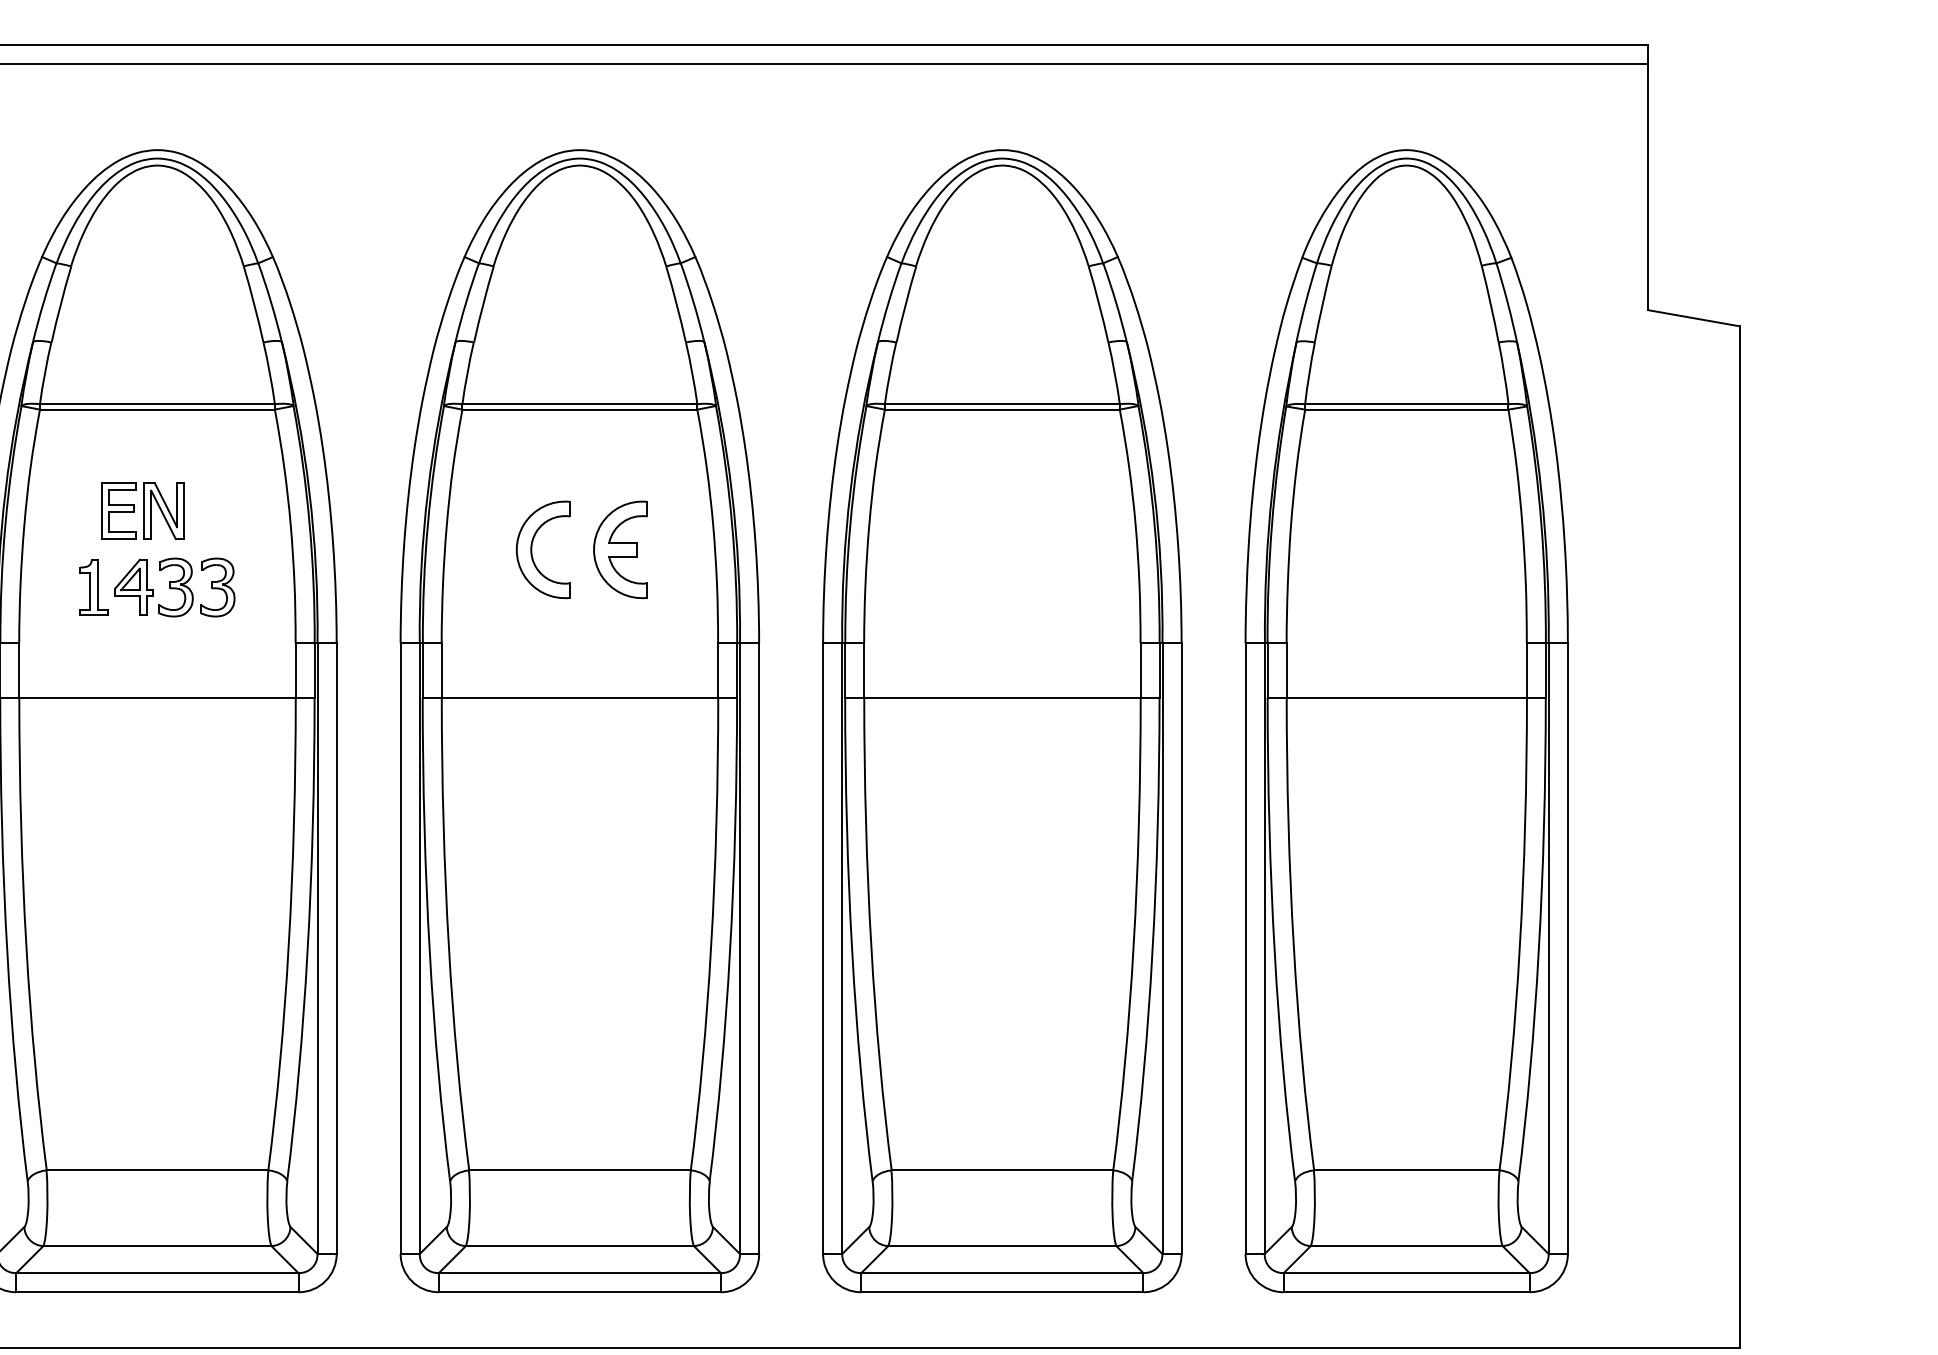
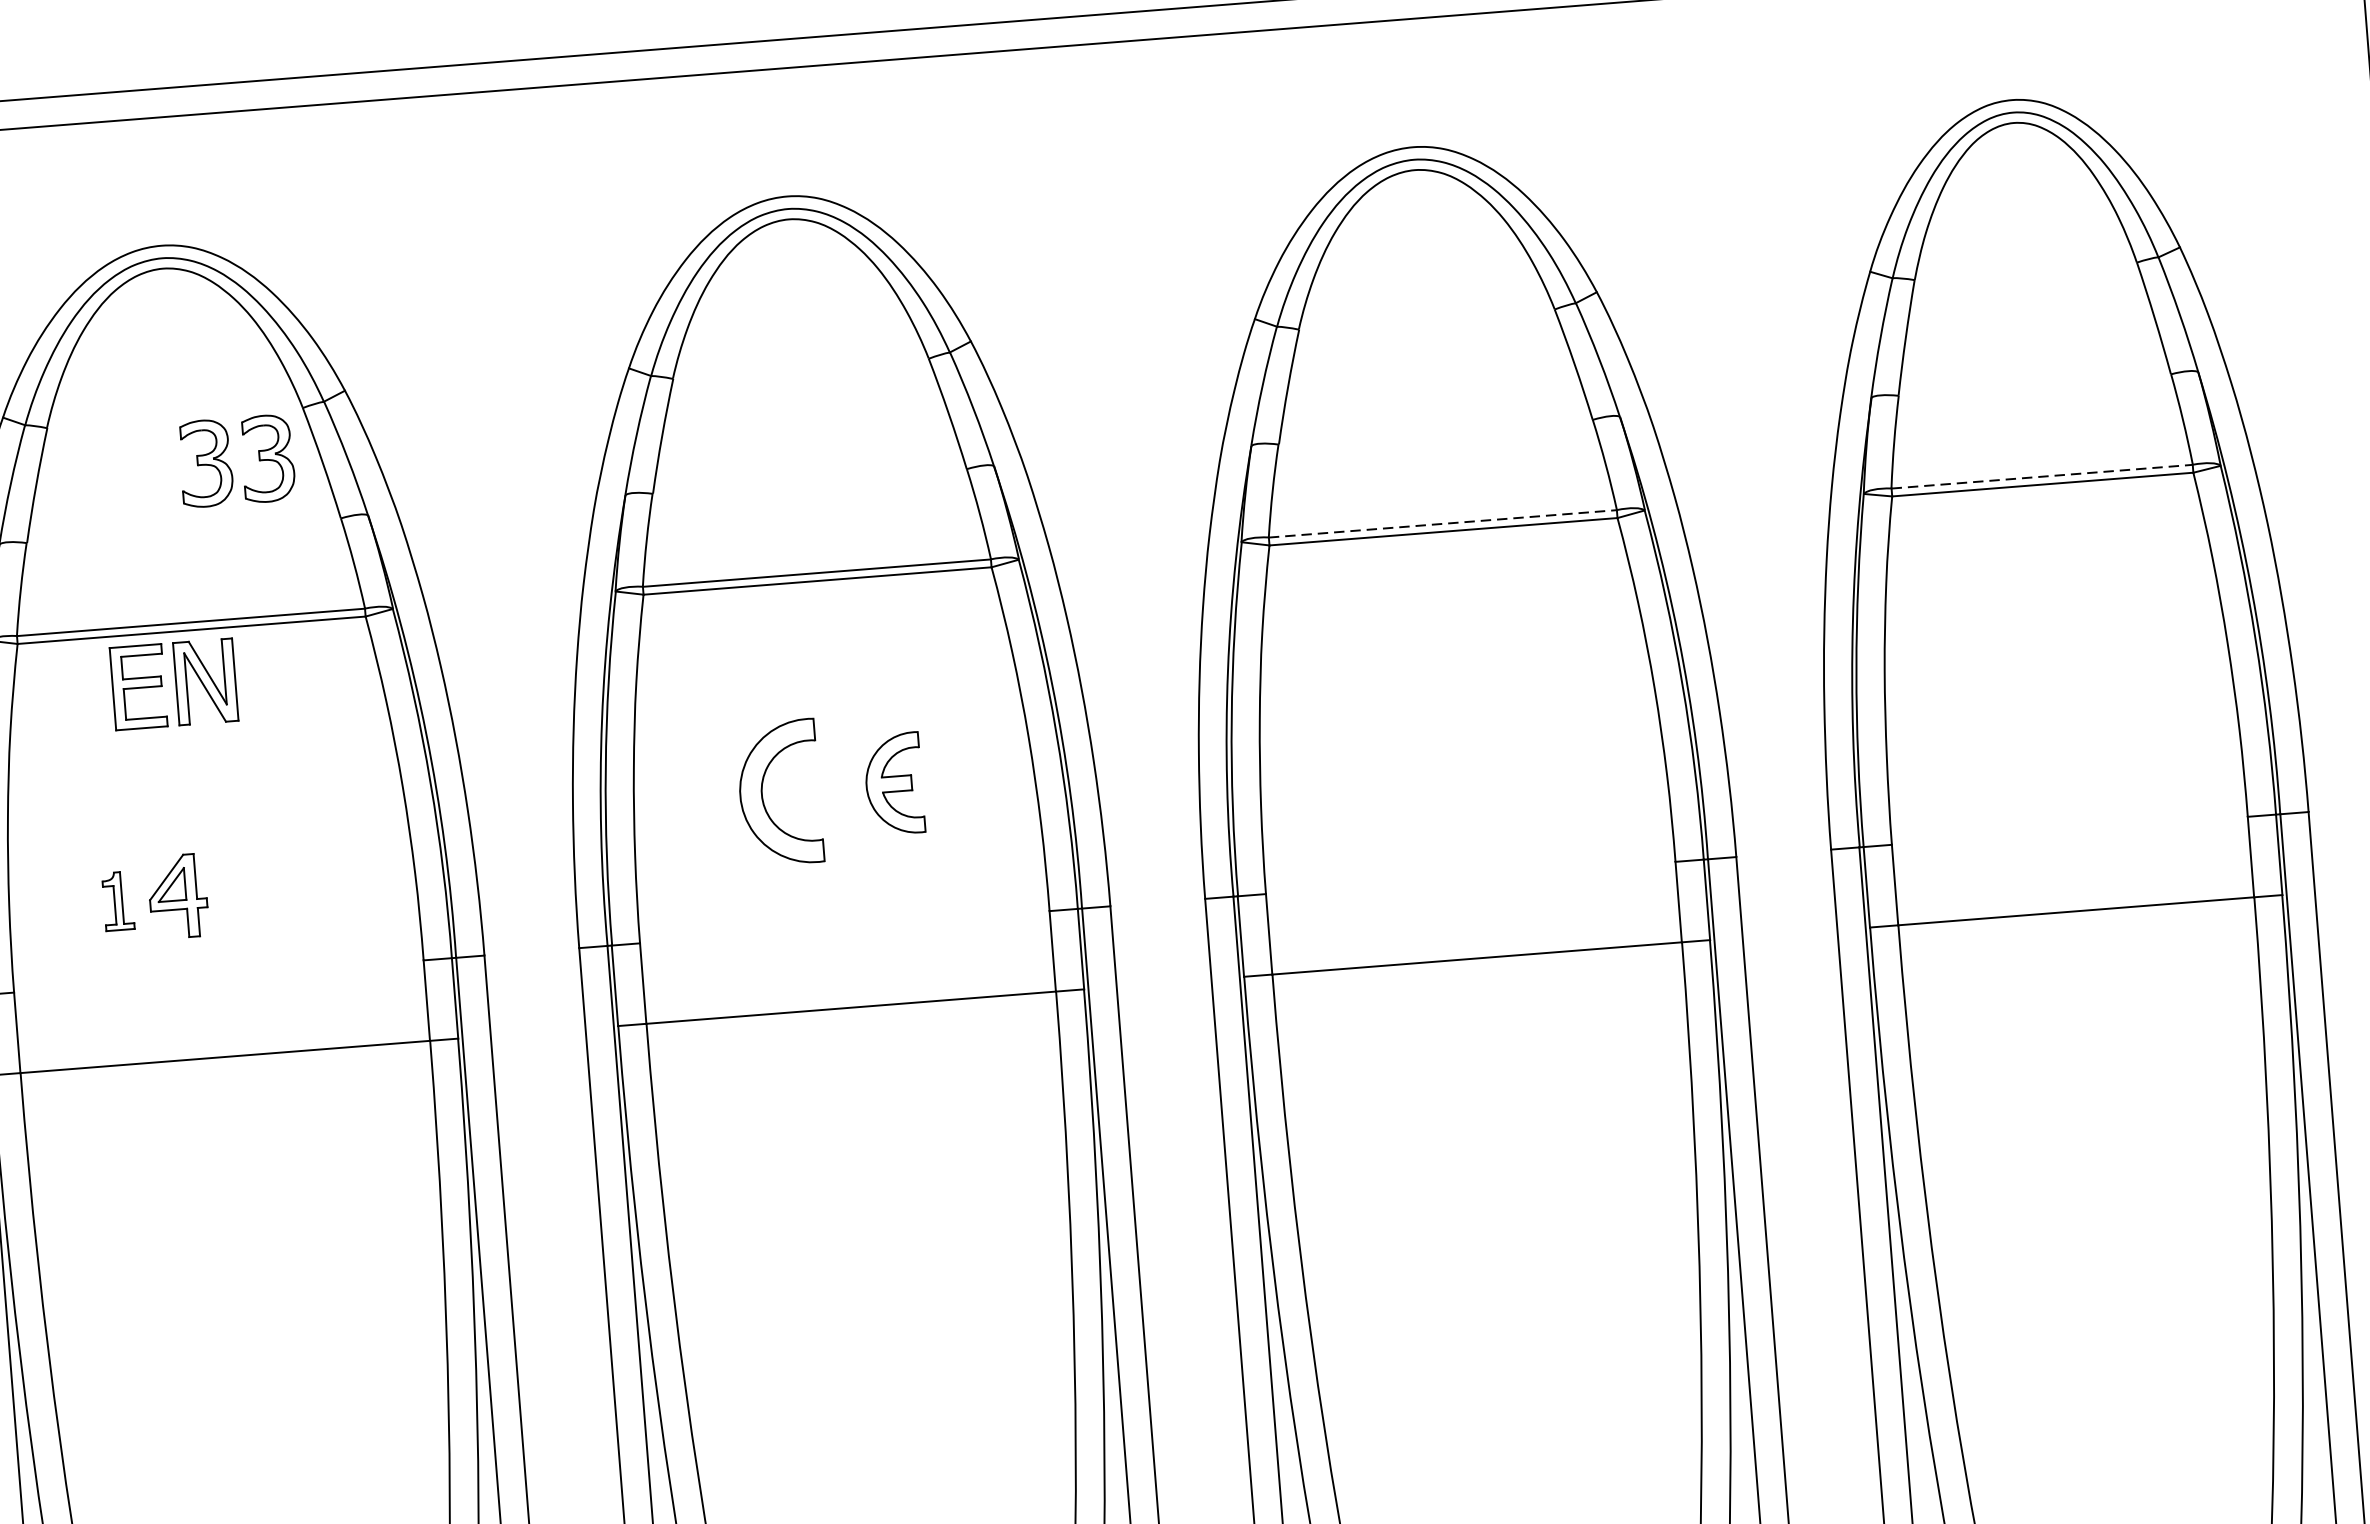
line: (1002, 404) -> (1443, 524), solid -> dashed
line: (1406, 404) -> (2041, 476), solid -> dashed
part: (142, 510) -> (173, 683), moved
part: (620, 549) -> (894, 783), size x0.7
part: (93, 587) -> (117, 901), size x0.7
part: (196, 587) -> (236, 461), moved

